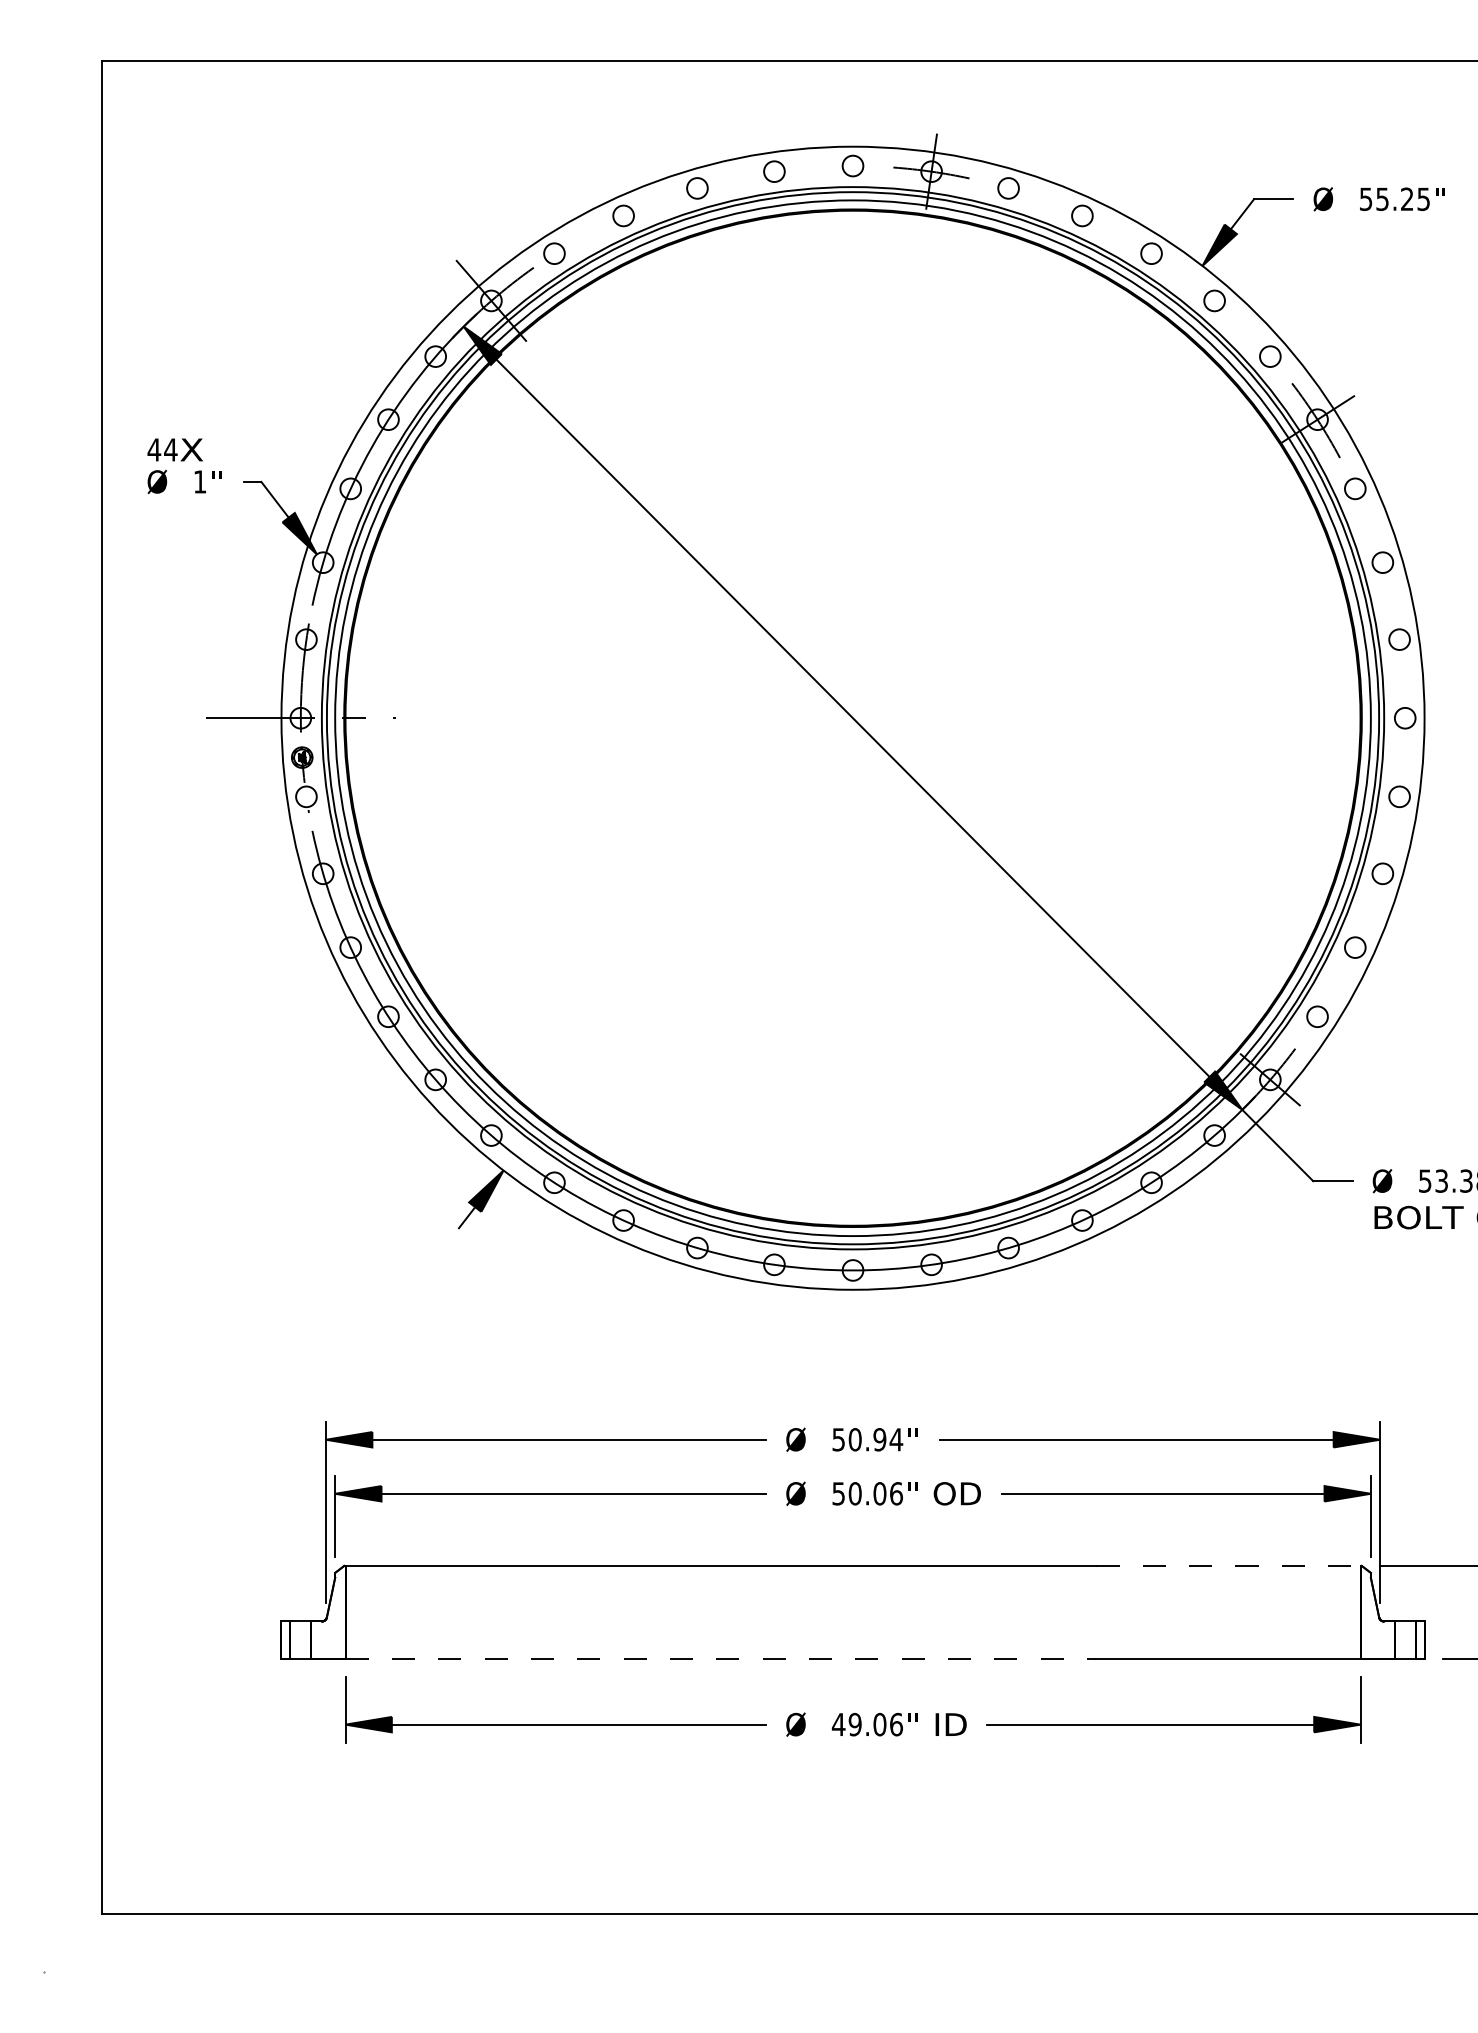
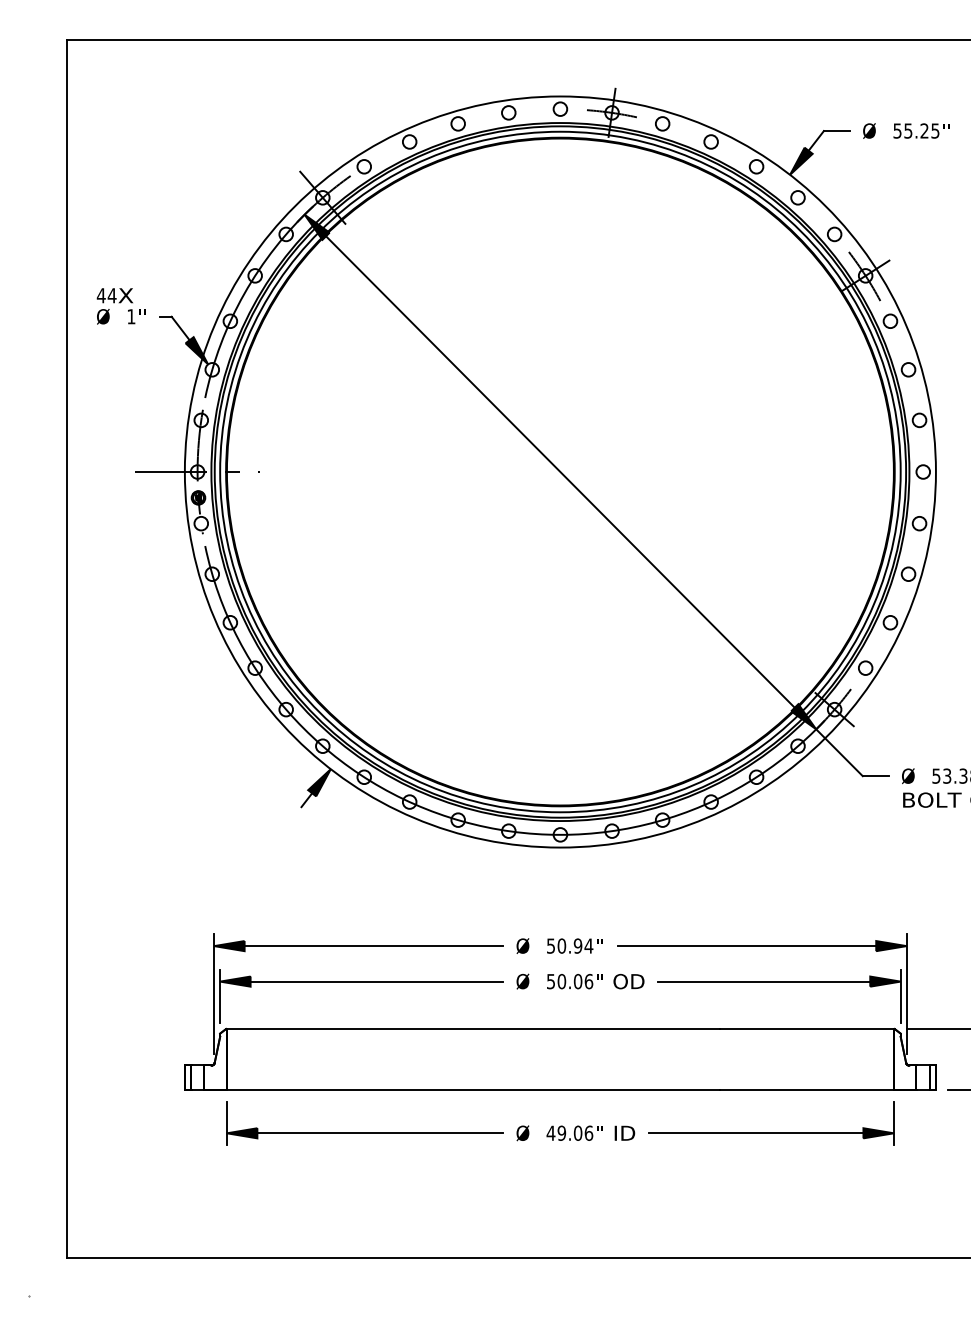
line: (1229, 1566) -> (807, 1029), dashed -> solid
line: (720, 1659) -> (473, 1090), dashed -> solid

